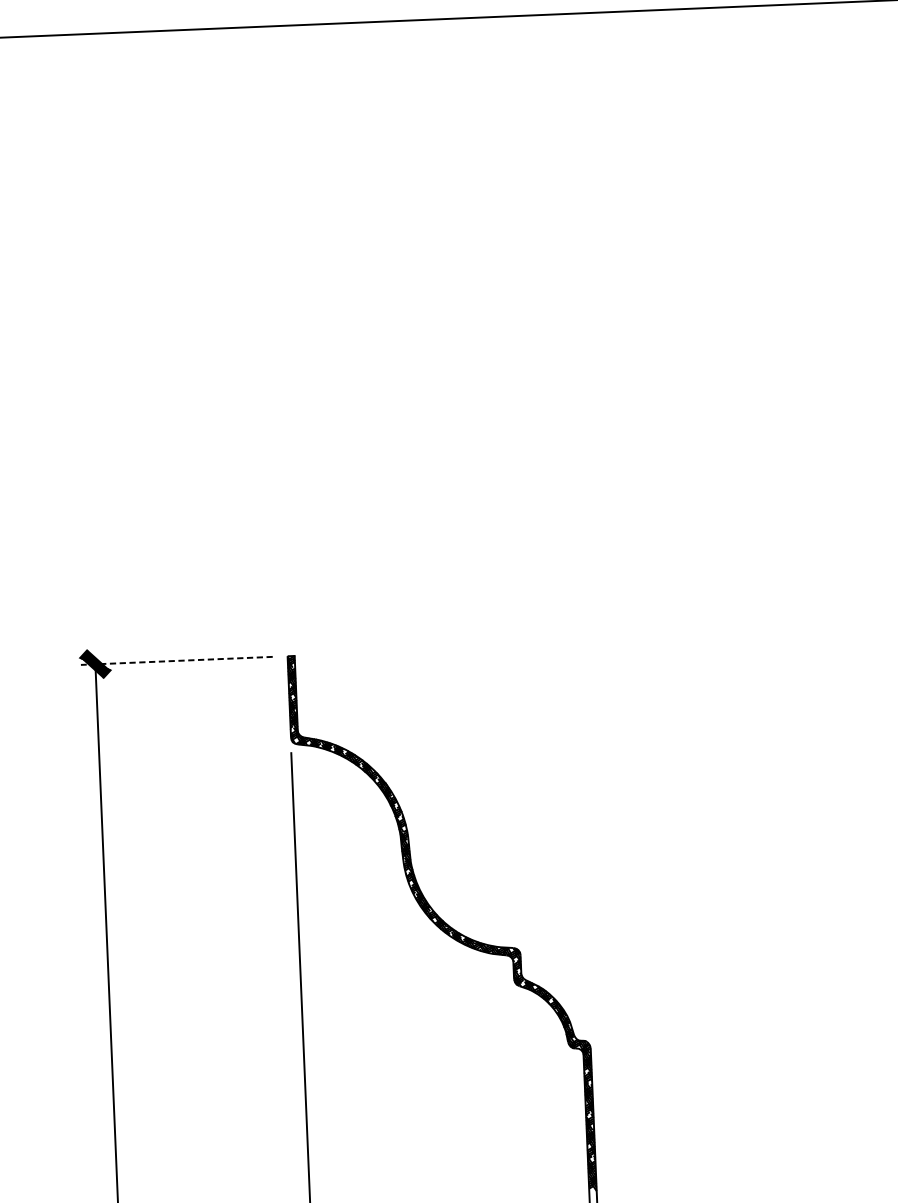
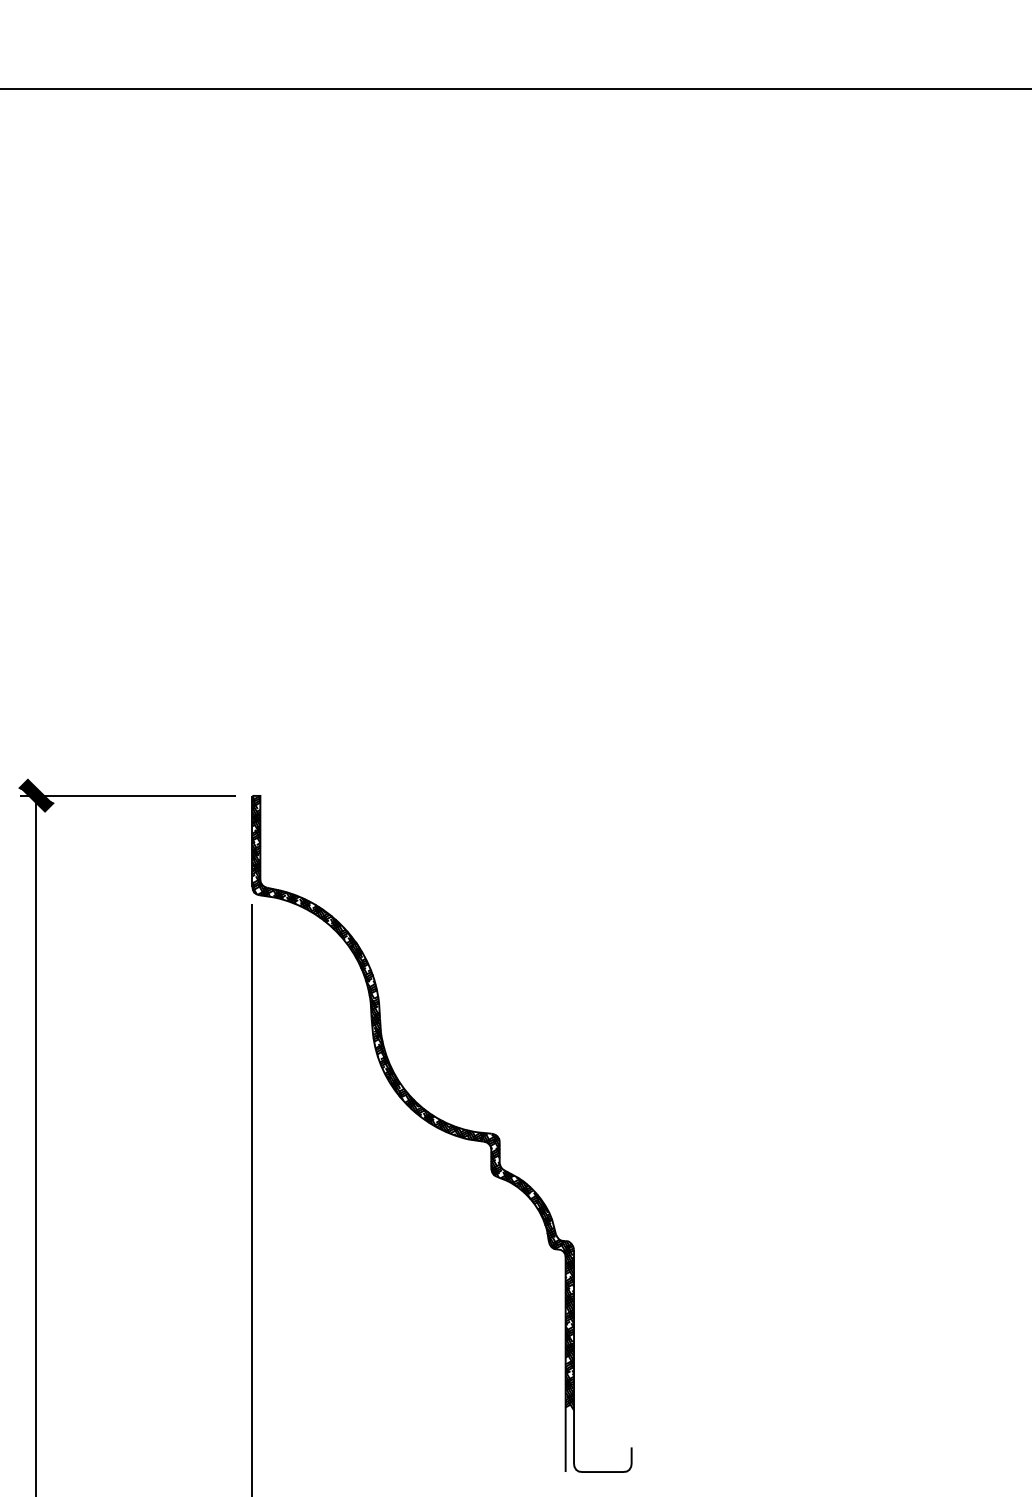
line: (176, 660) -> (127, 795), dashed -> solid

